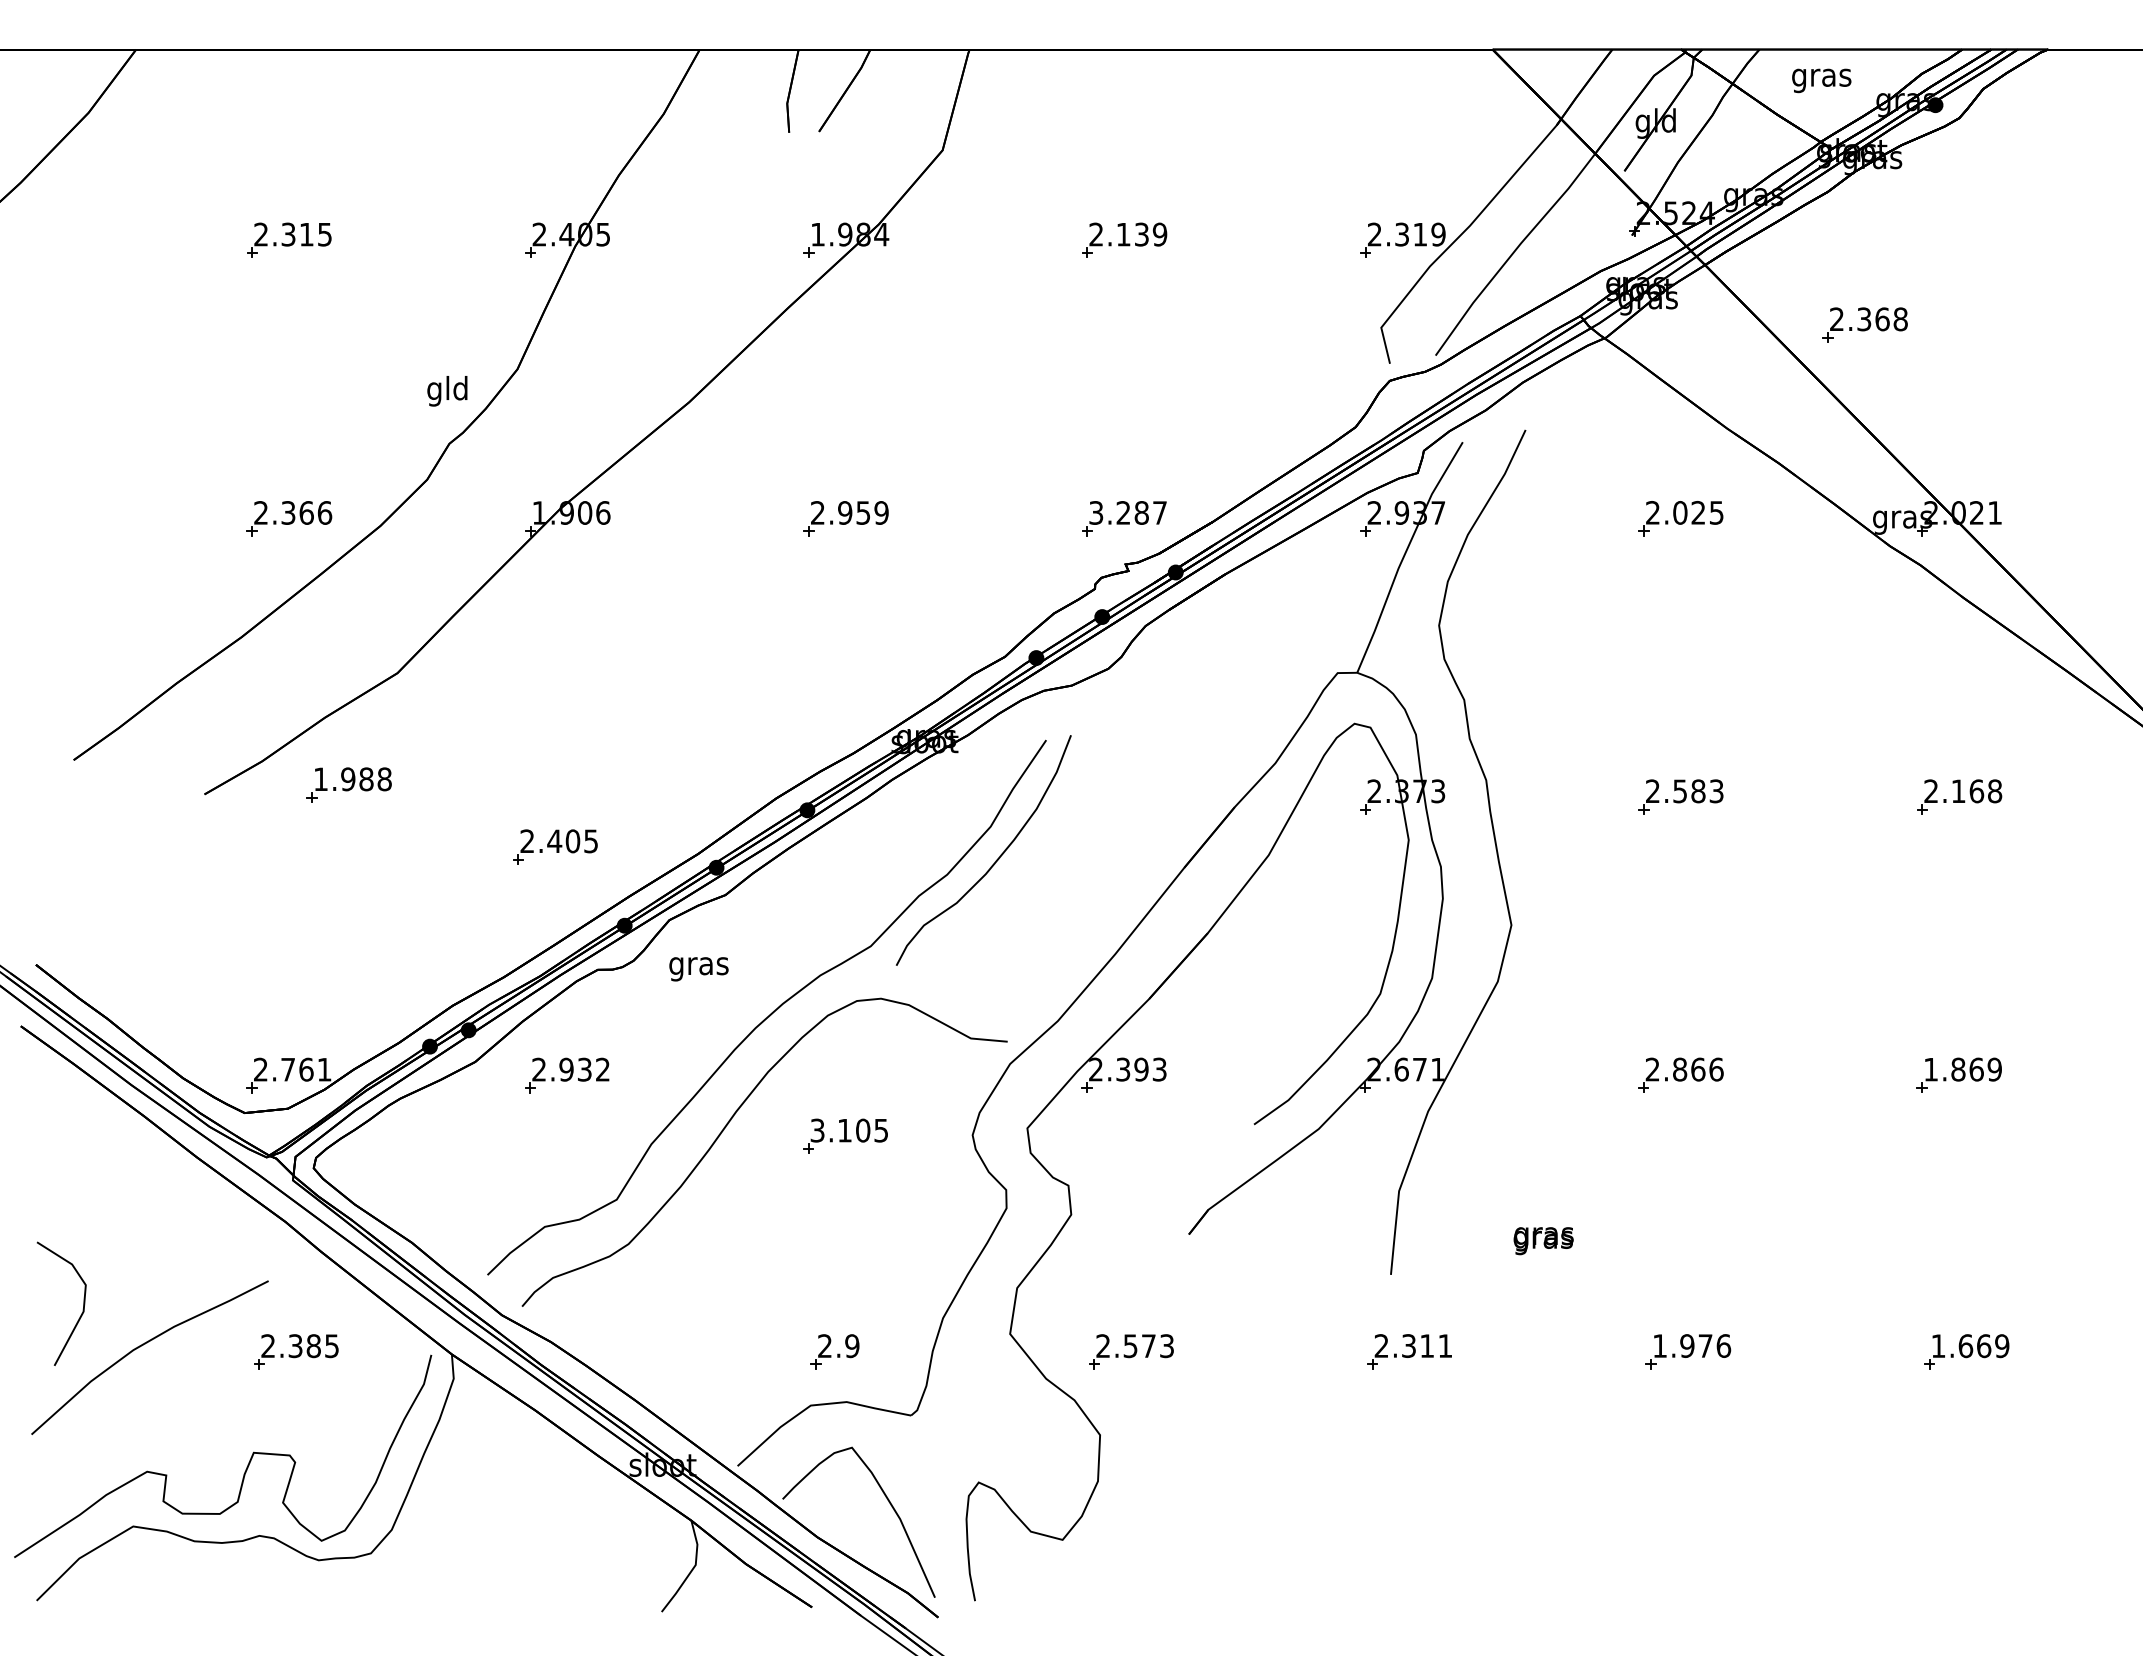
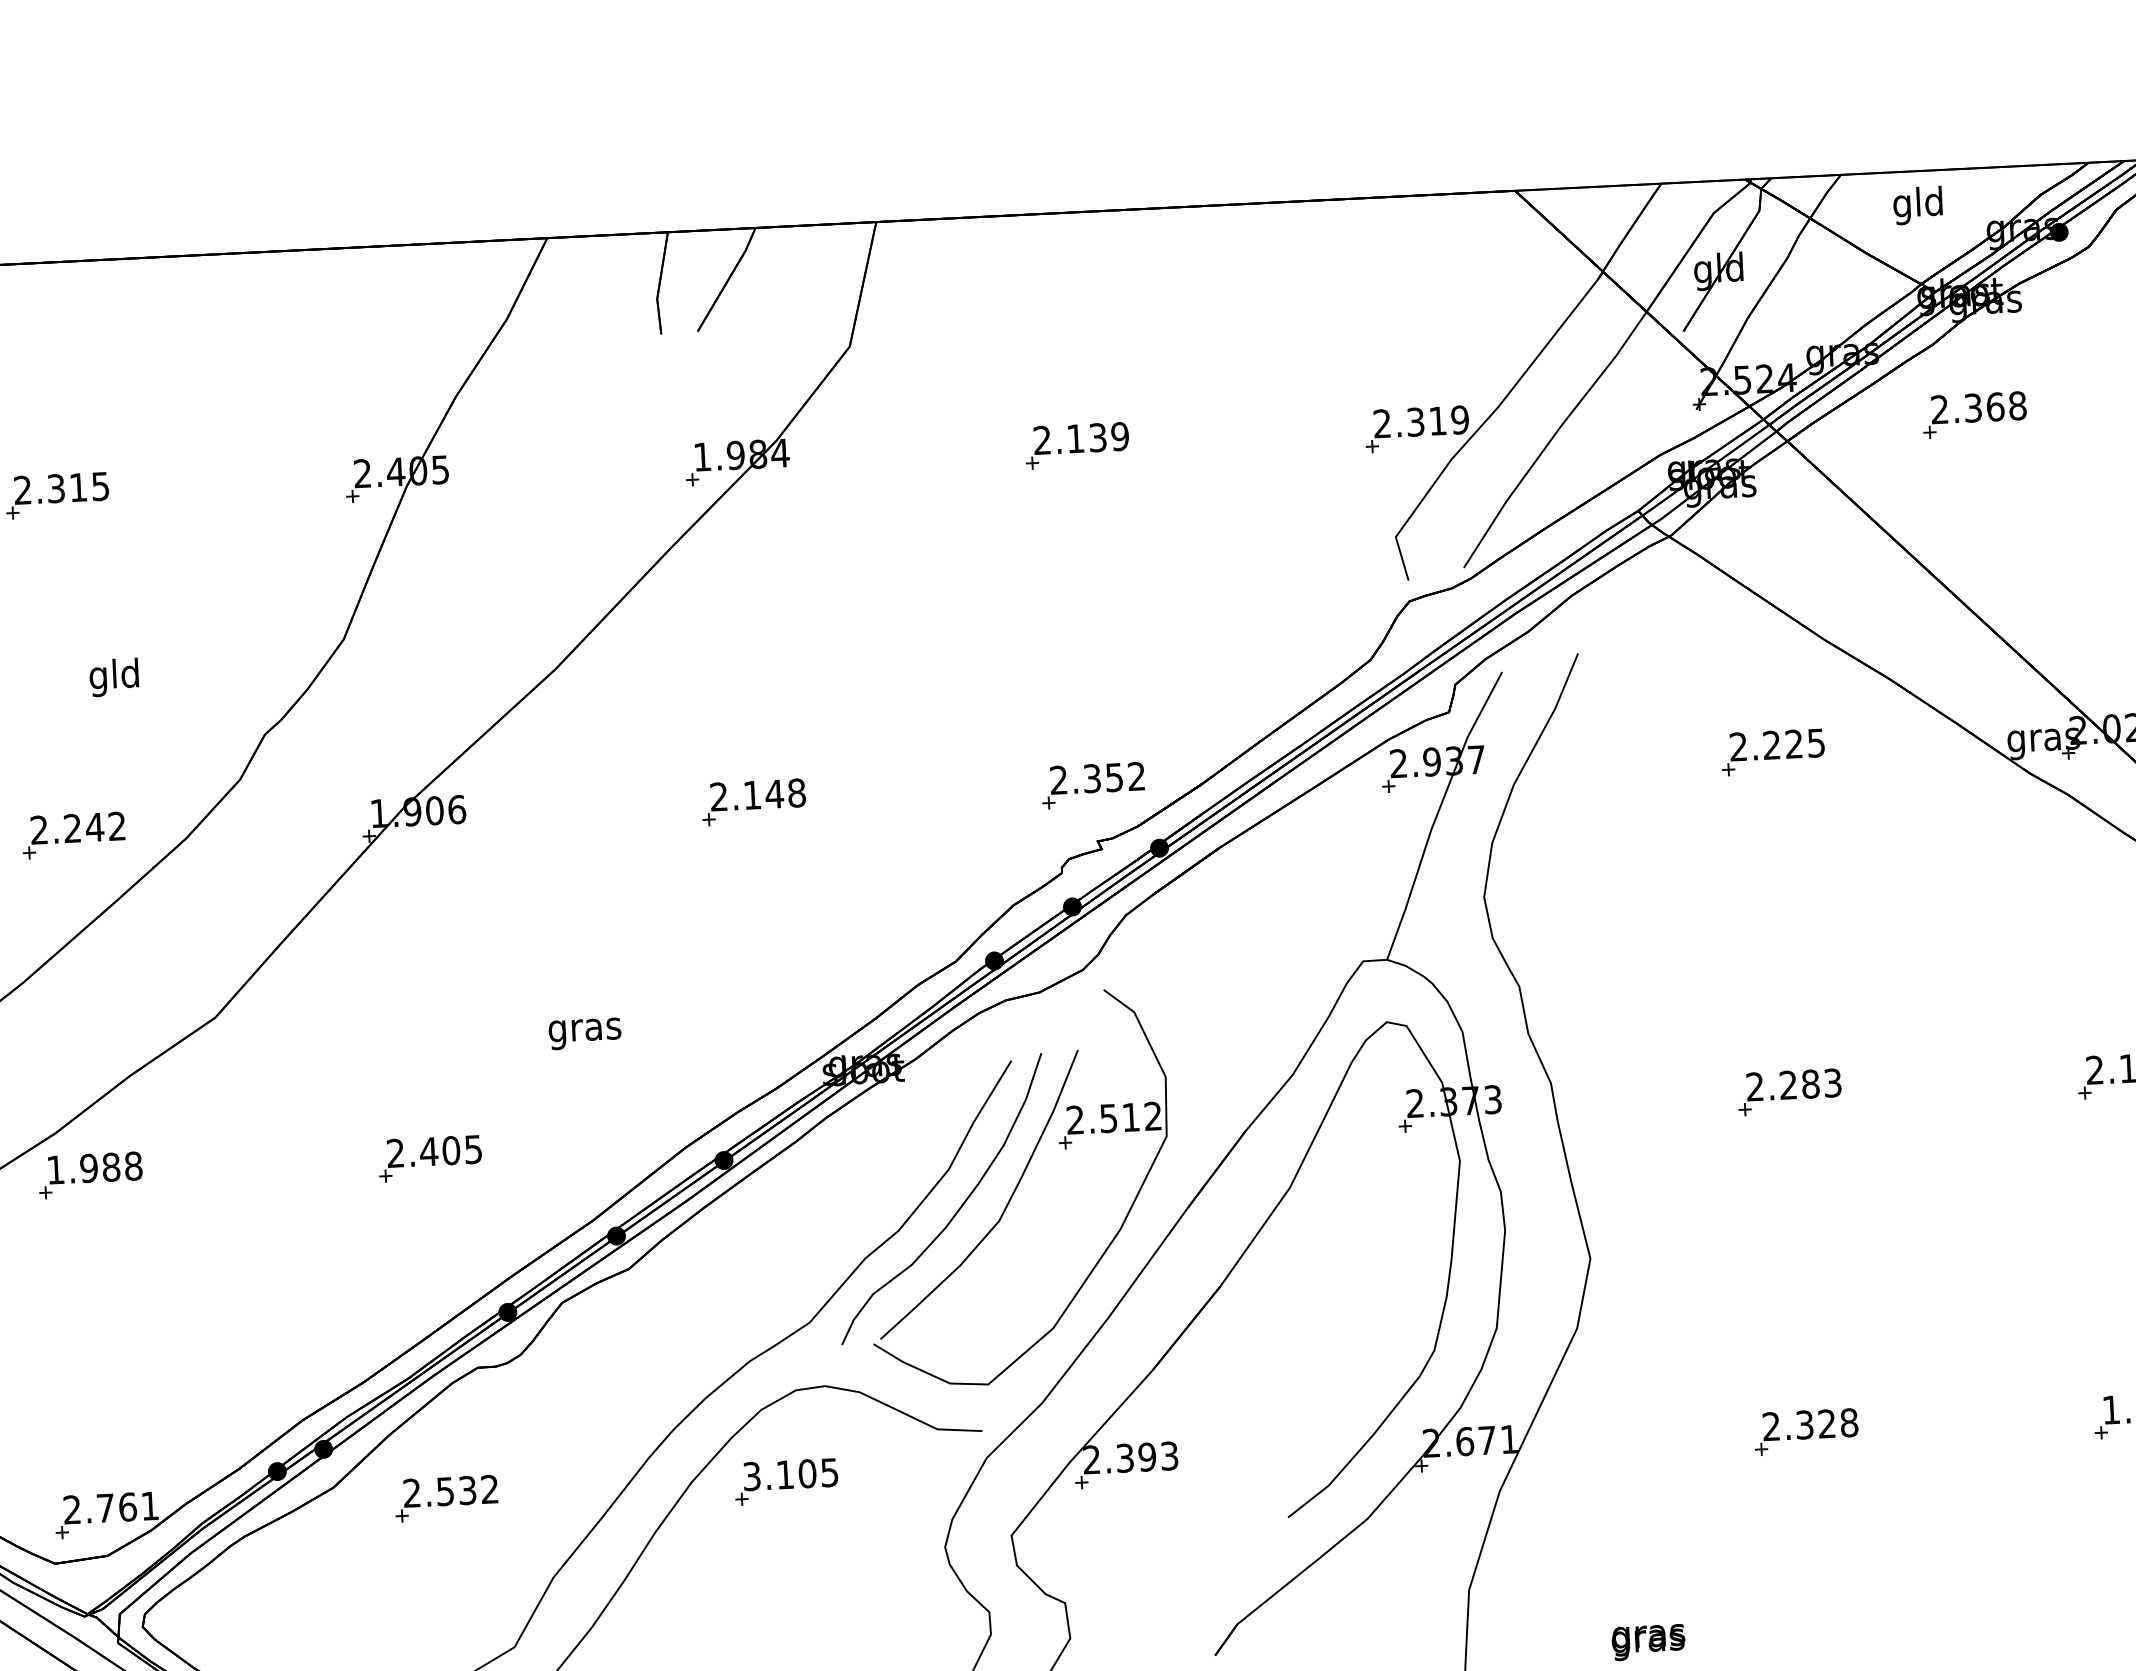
text: (1821, 77) -> (1918, 205), gras -> gld
part: (1864, 324) -> (1973, 414), moved
text: (447, 391) -> (114, 677), moved
text: (306, 512) -> (94, 826), 2.366 -> 2.242
text: (863, 512) -> (774, 793), 2.959 -> 2.148
text: (1127, 512) -> (1097, 777), 3.287 -> 2.352
text: (1680, 512) -> (1772, 744), 2.025 -> 2.225
part: (348, 784) -> (89, 1174), moved
text: (1679, 791) -> (1787, 1085), 2.583 -> 2.283
part: (1047, 844) -> (1019, 1187), added
part: (555, 846) -> (430, 1157), moved
text: (698, 969) -> (584, 1034), moved
text: (566, 1069) -> (445, 1491), 2.932 -> 2.532
text: (1698, 1069) -> (1827, 1423), 2.866 -> 2.328
part: (845, 1135) -> (786, 1480), moved

